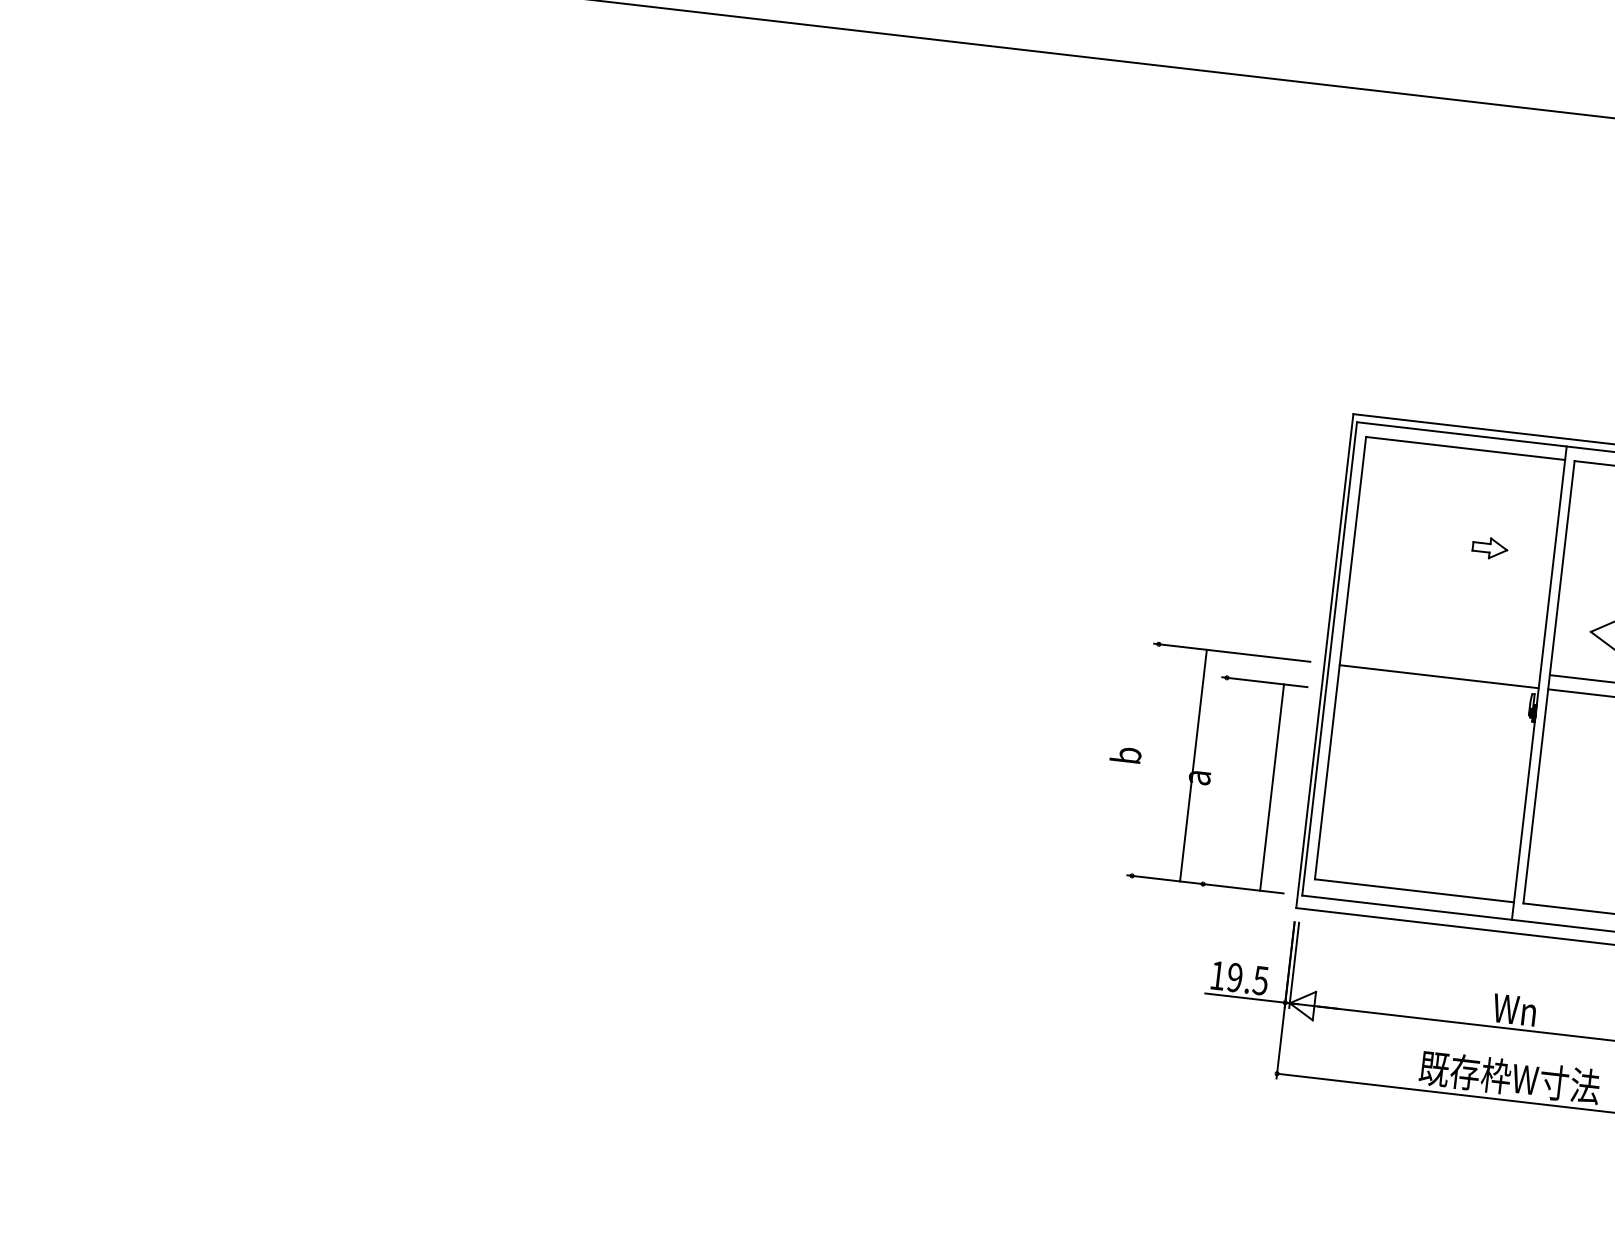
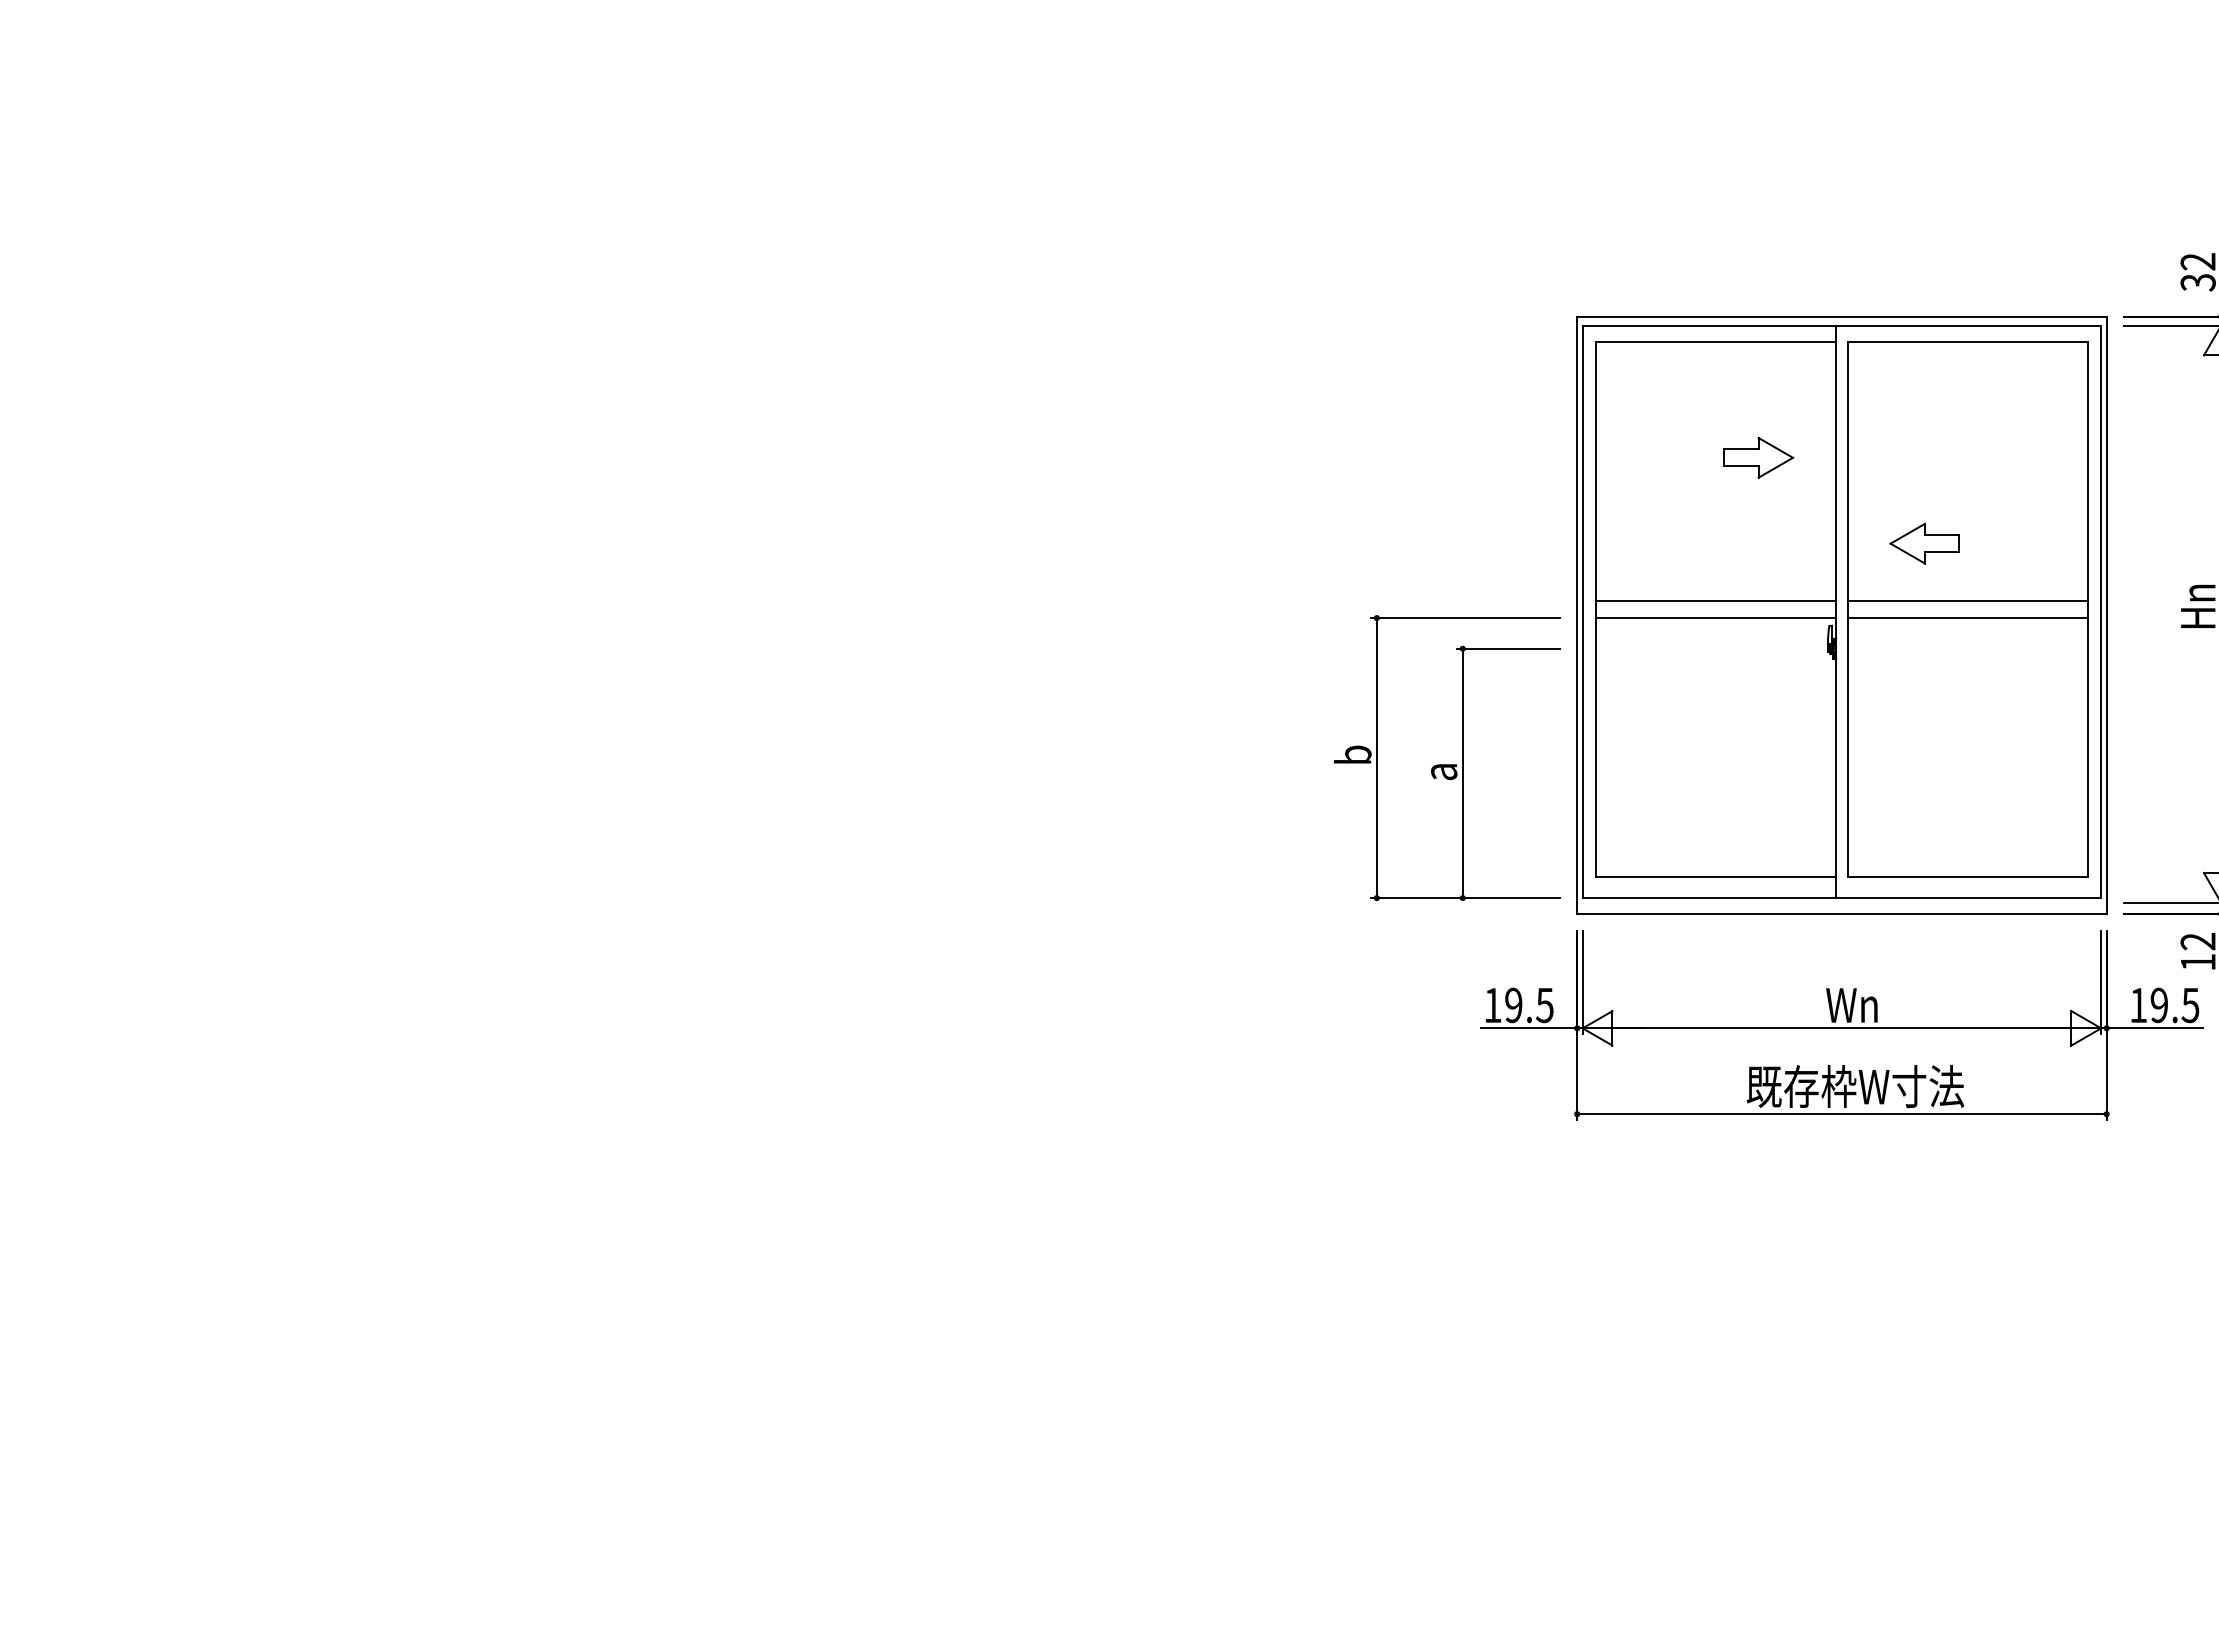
part: (1489, 547) -> (1758, 457), size x1.67
line: (1440, 662) -> (1715, 600), added
line: (1193, 765) -> (1376, 758), moved
line: (1271, 787) -> (1462, 773), moved

